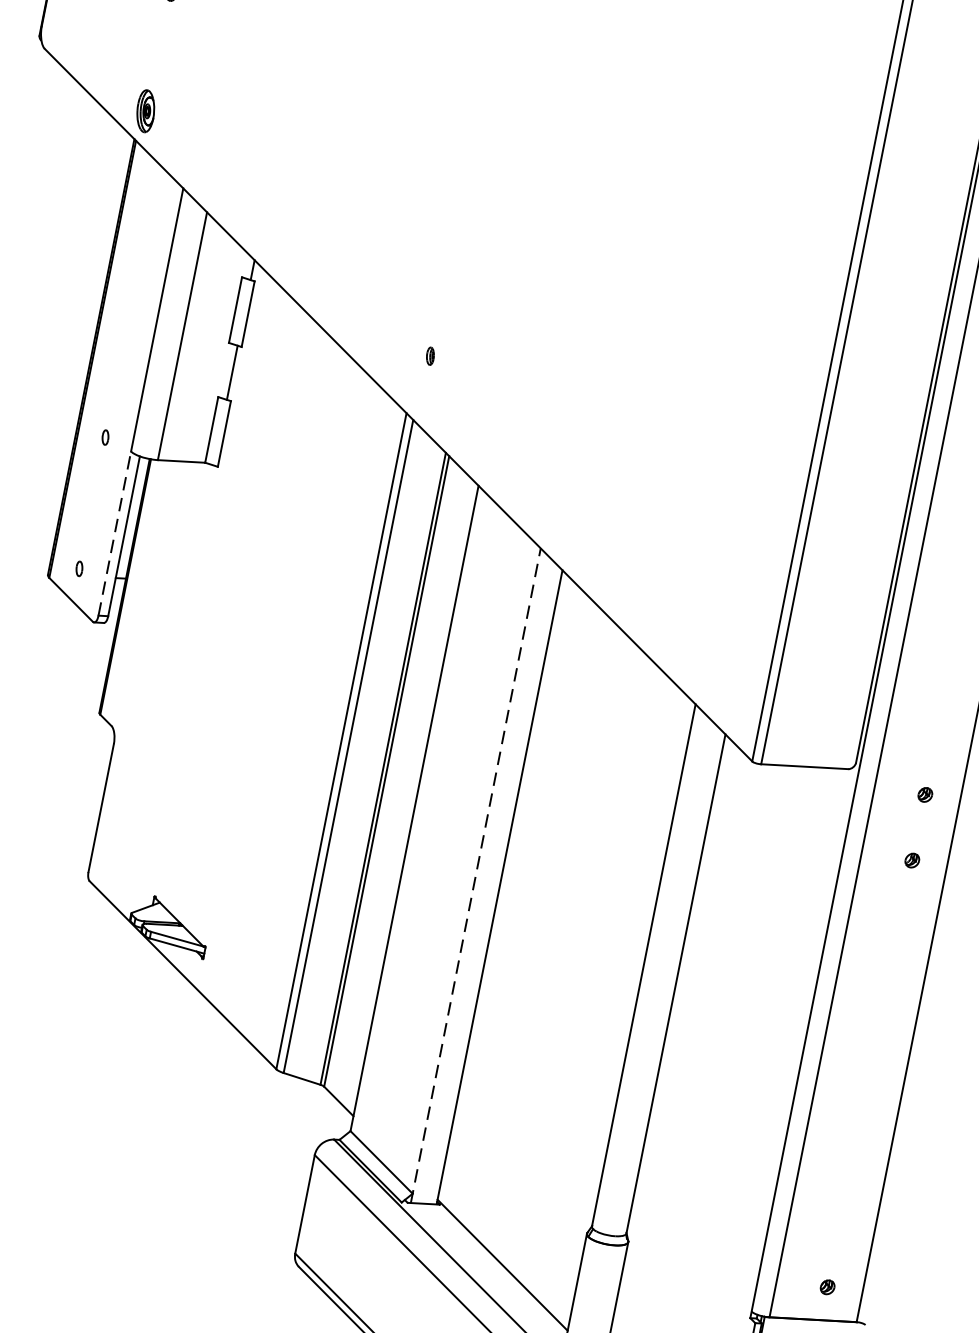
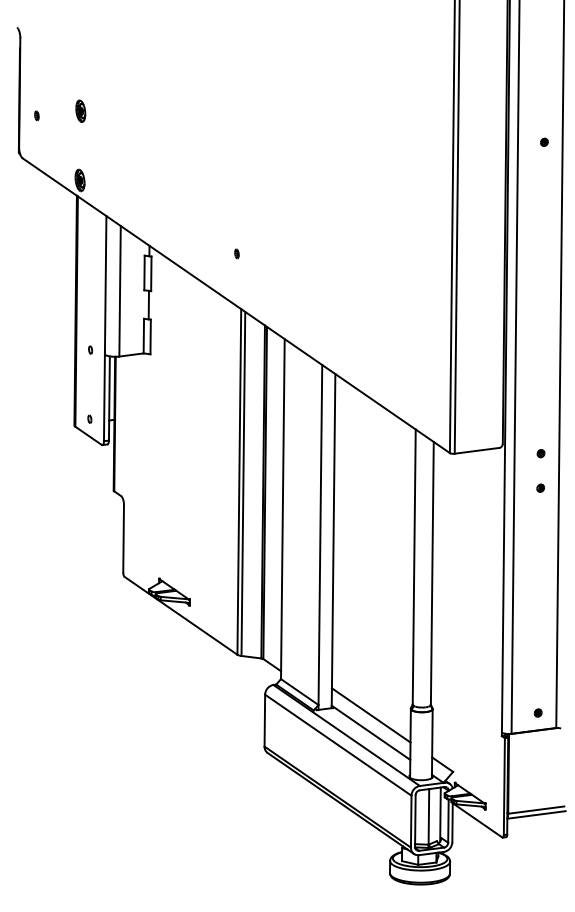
part: (429, 355) -> (236, 253), moved
line: (115, 532) -> (104, 397), dashed -> solid
line: (476, 875) -> (320, 537), dashed -> solid
line: (507, 1232) -> (370, 715), added

